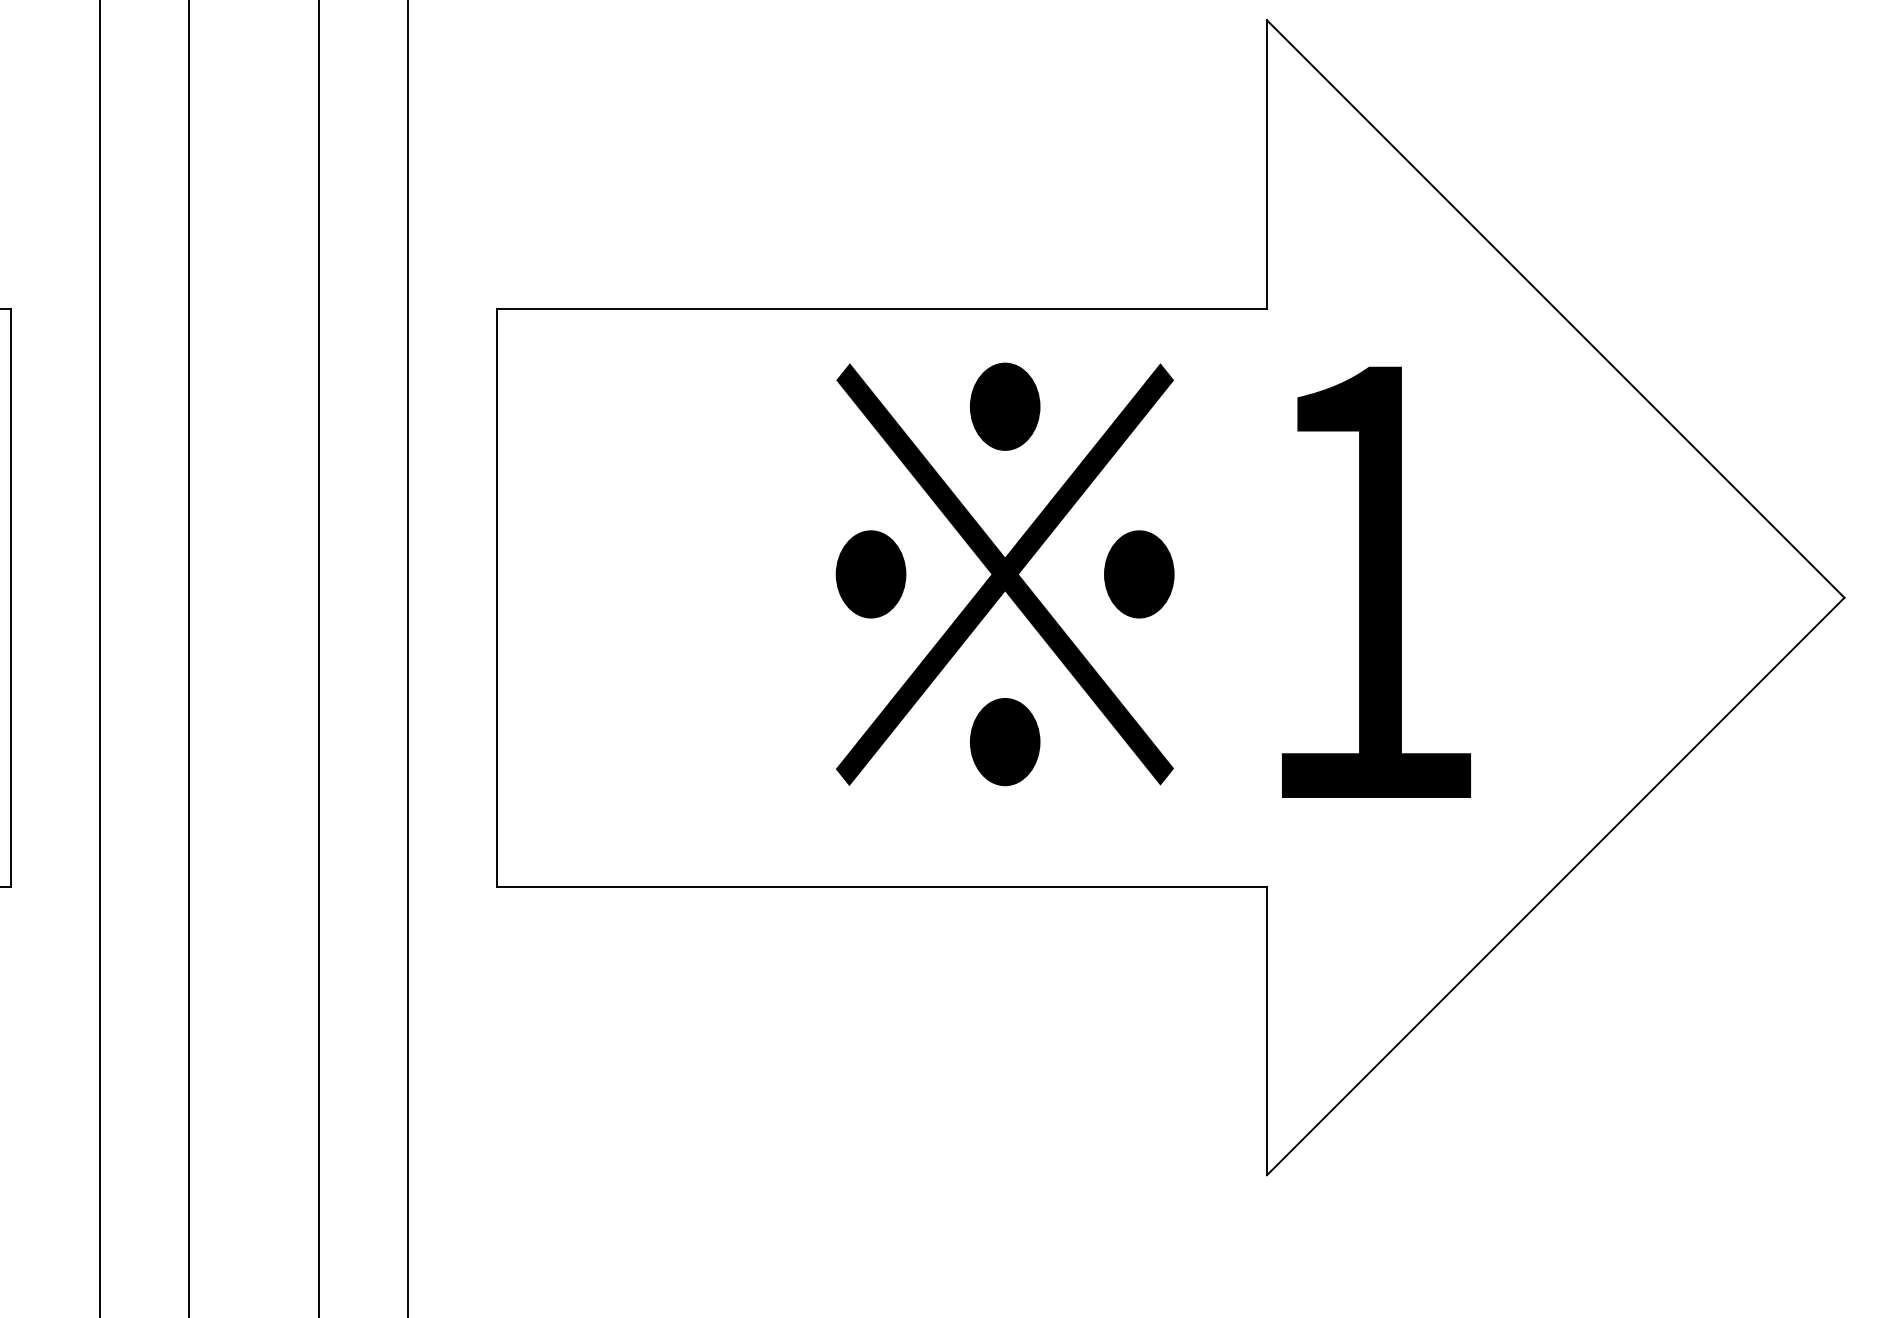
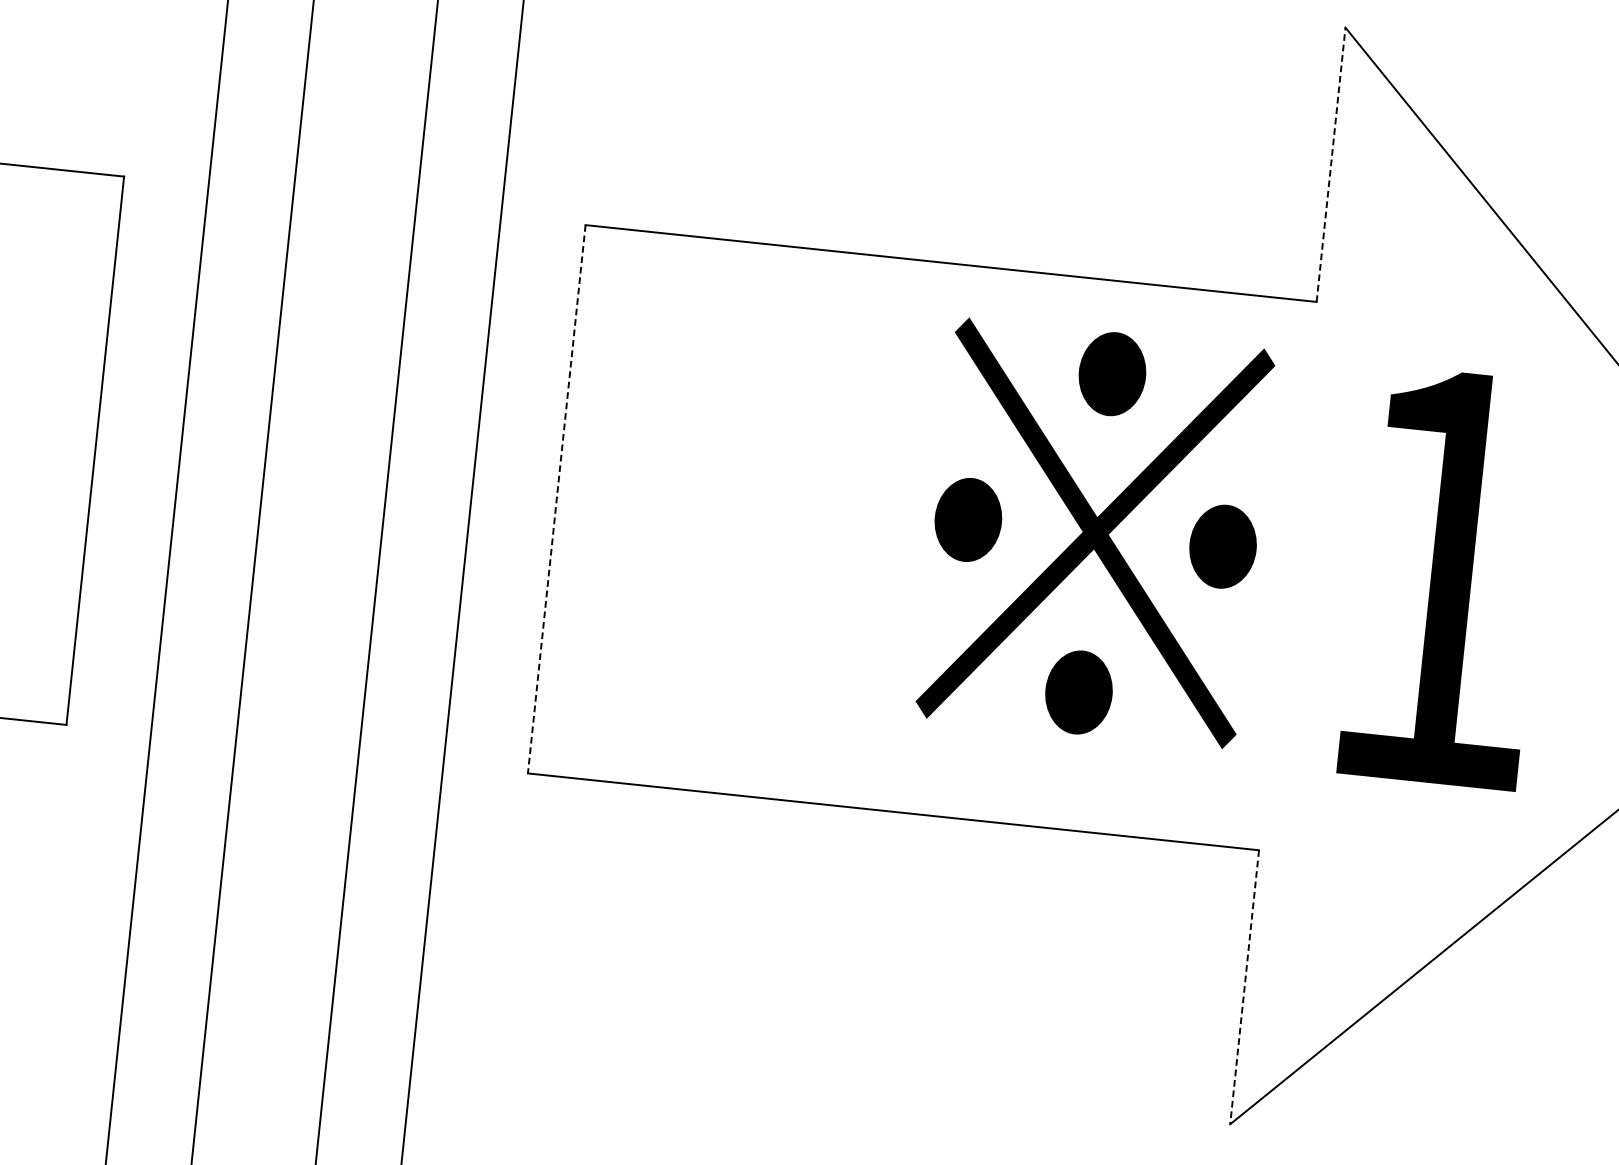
line: (1266, 164) -> (1330, 164), solid -> dashed
text: (1152, 579) -> (1235, 552), moved
line: (497, 597) -> (557, 498), solid -> dashed
line: (1266, 1031) -> (1244, 987), solid -> dashed

